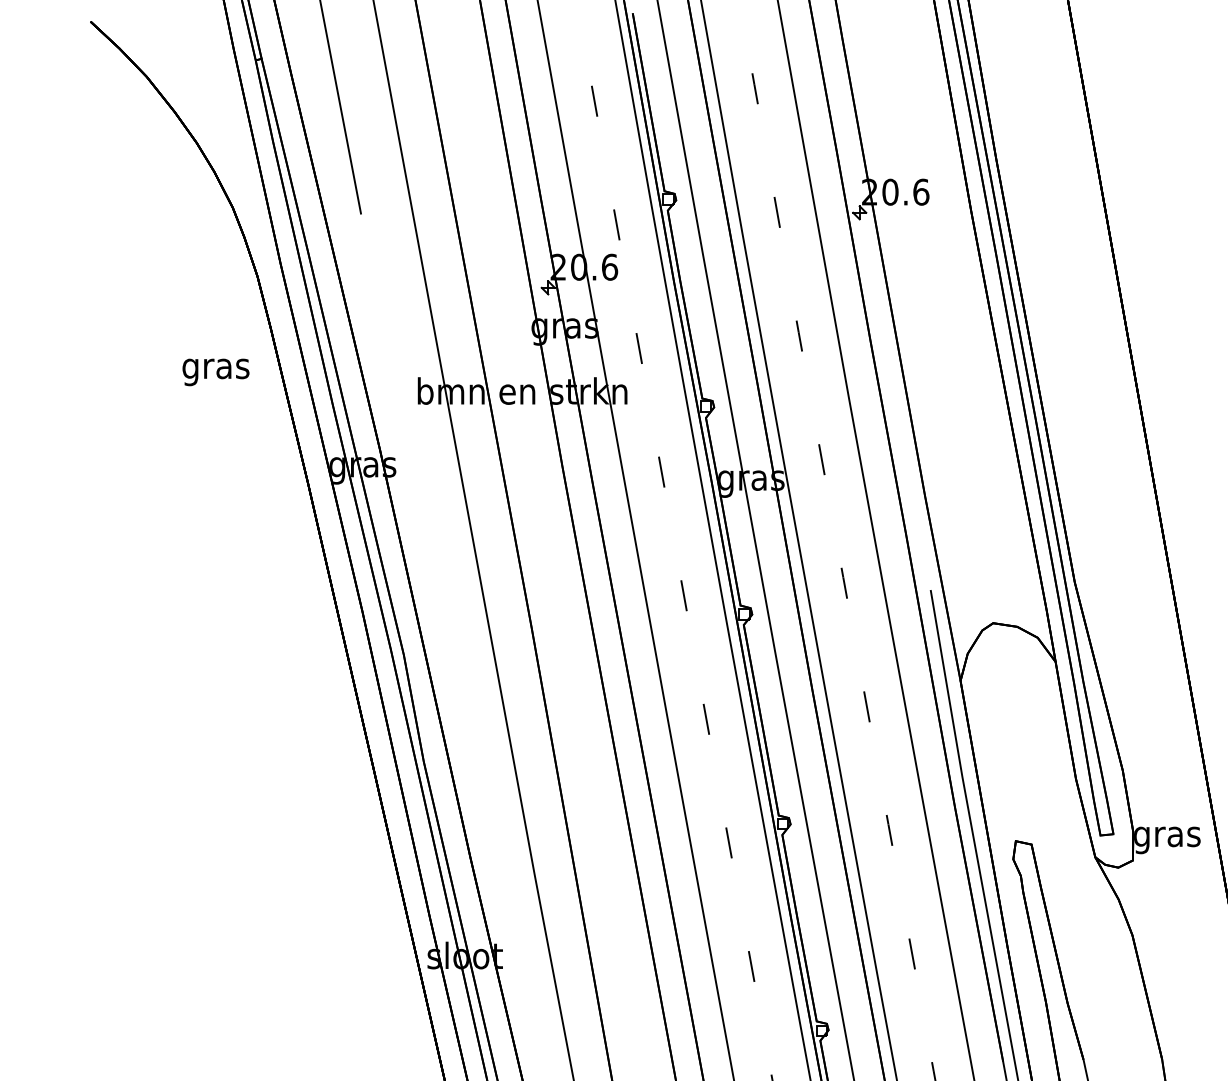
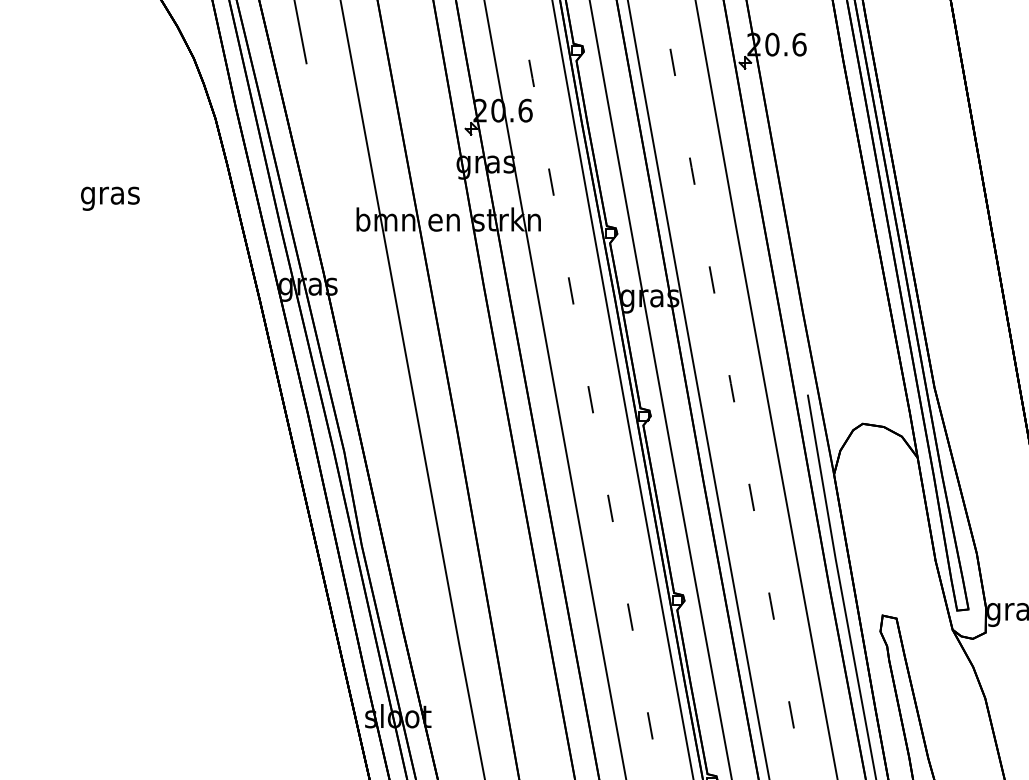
text: (215, 372) -> (109, 198), moved

